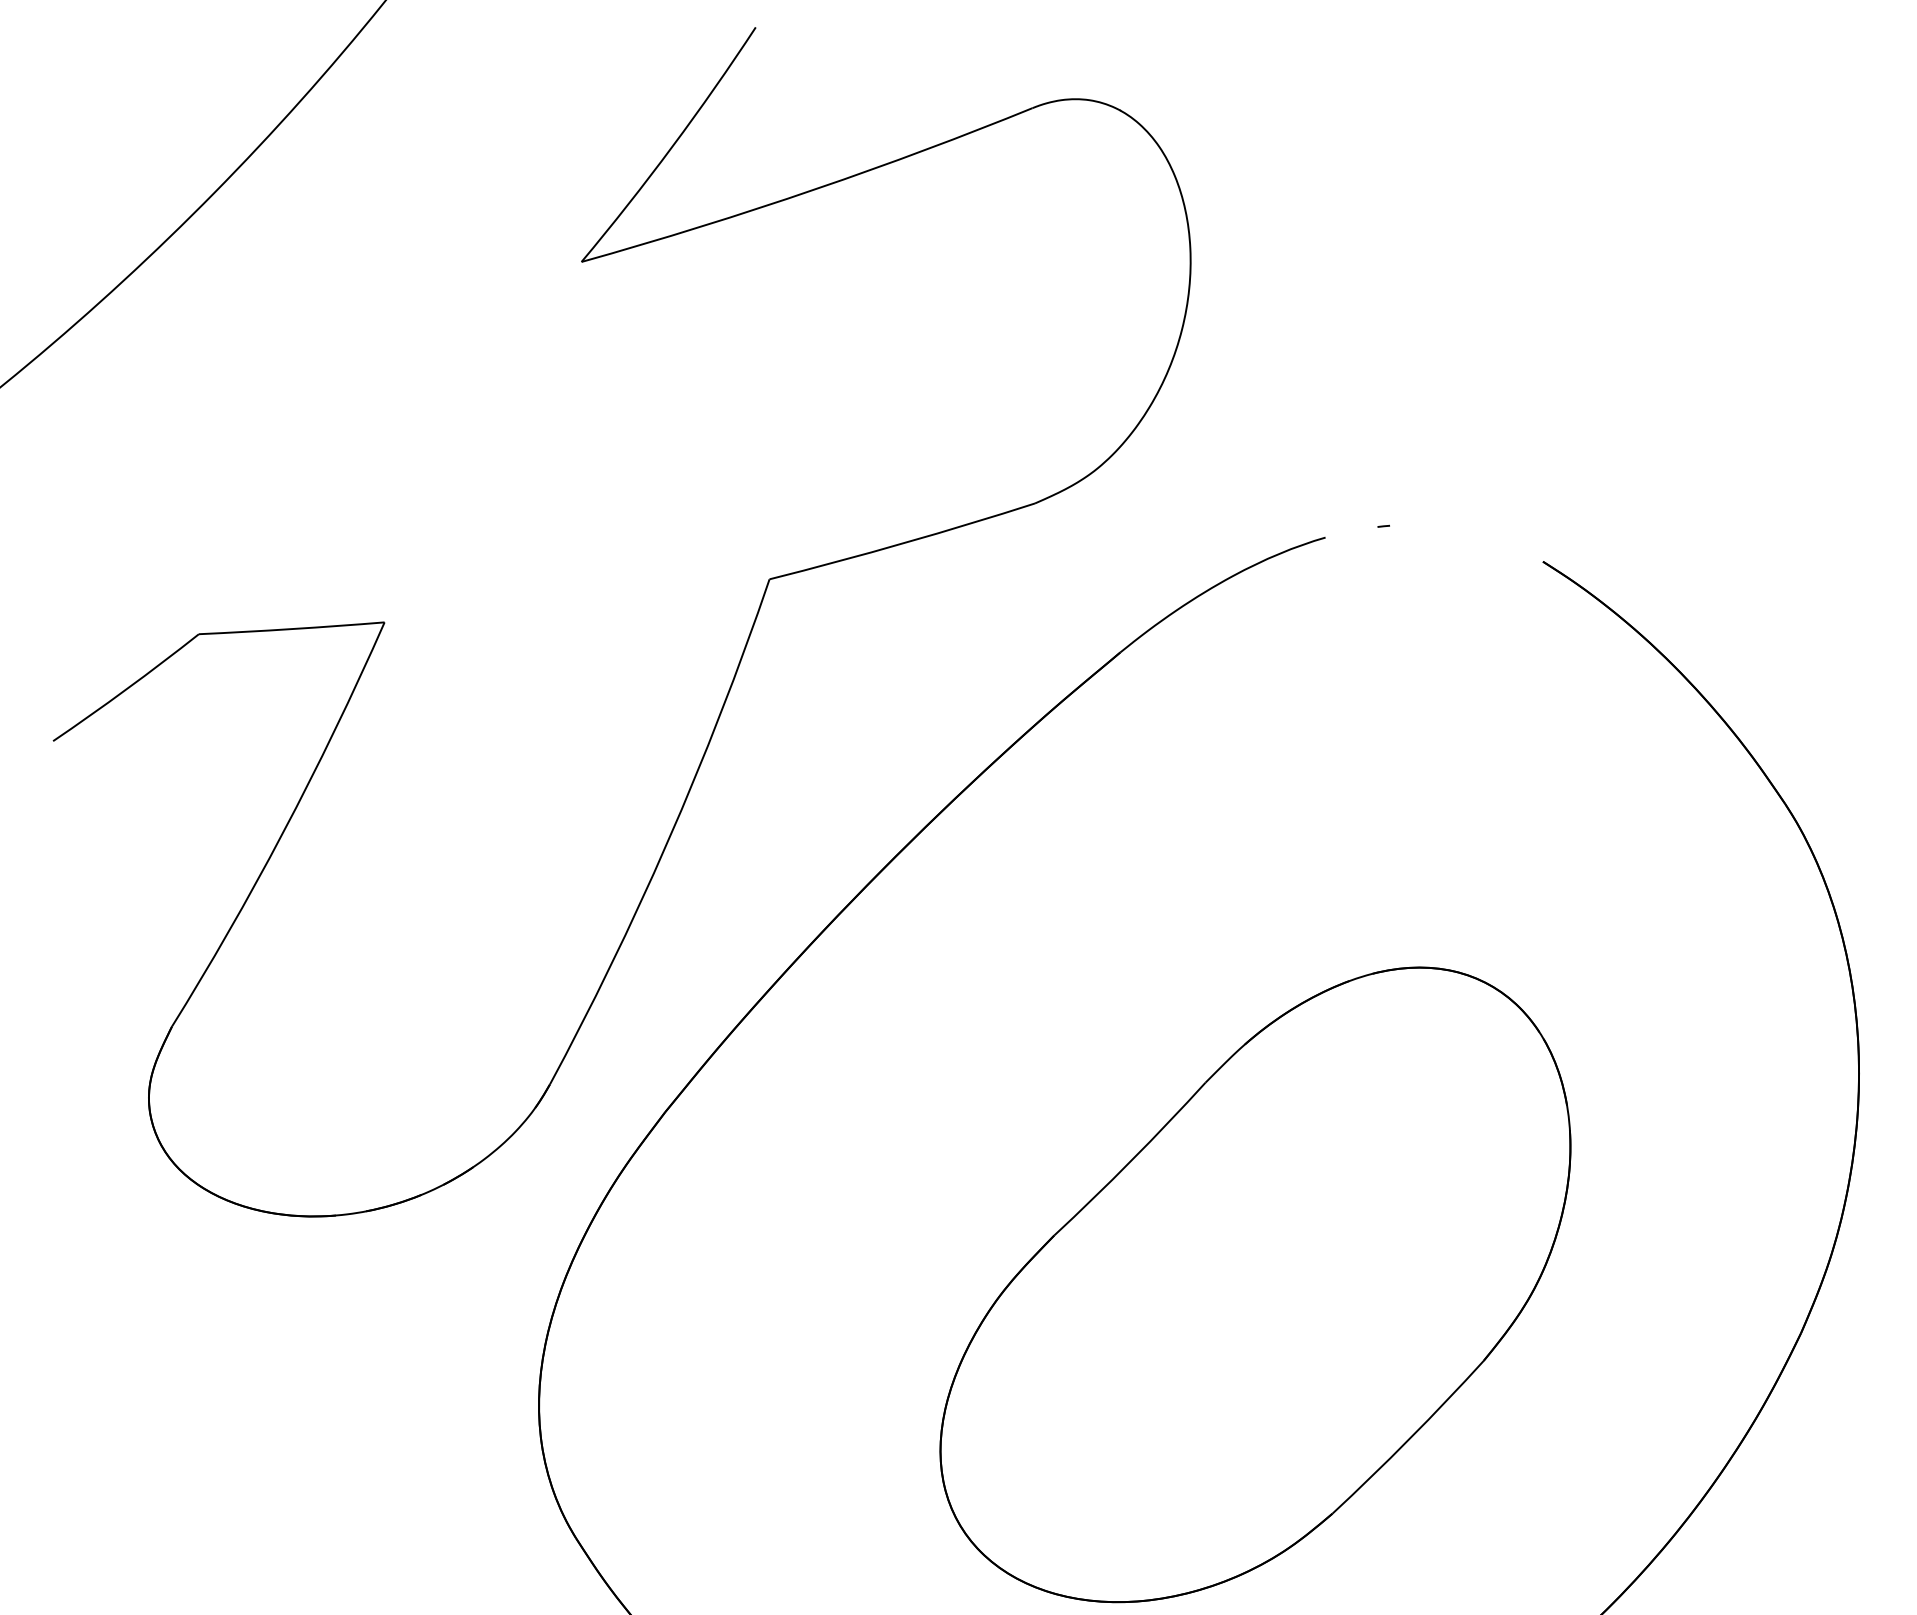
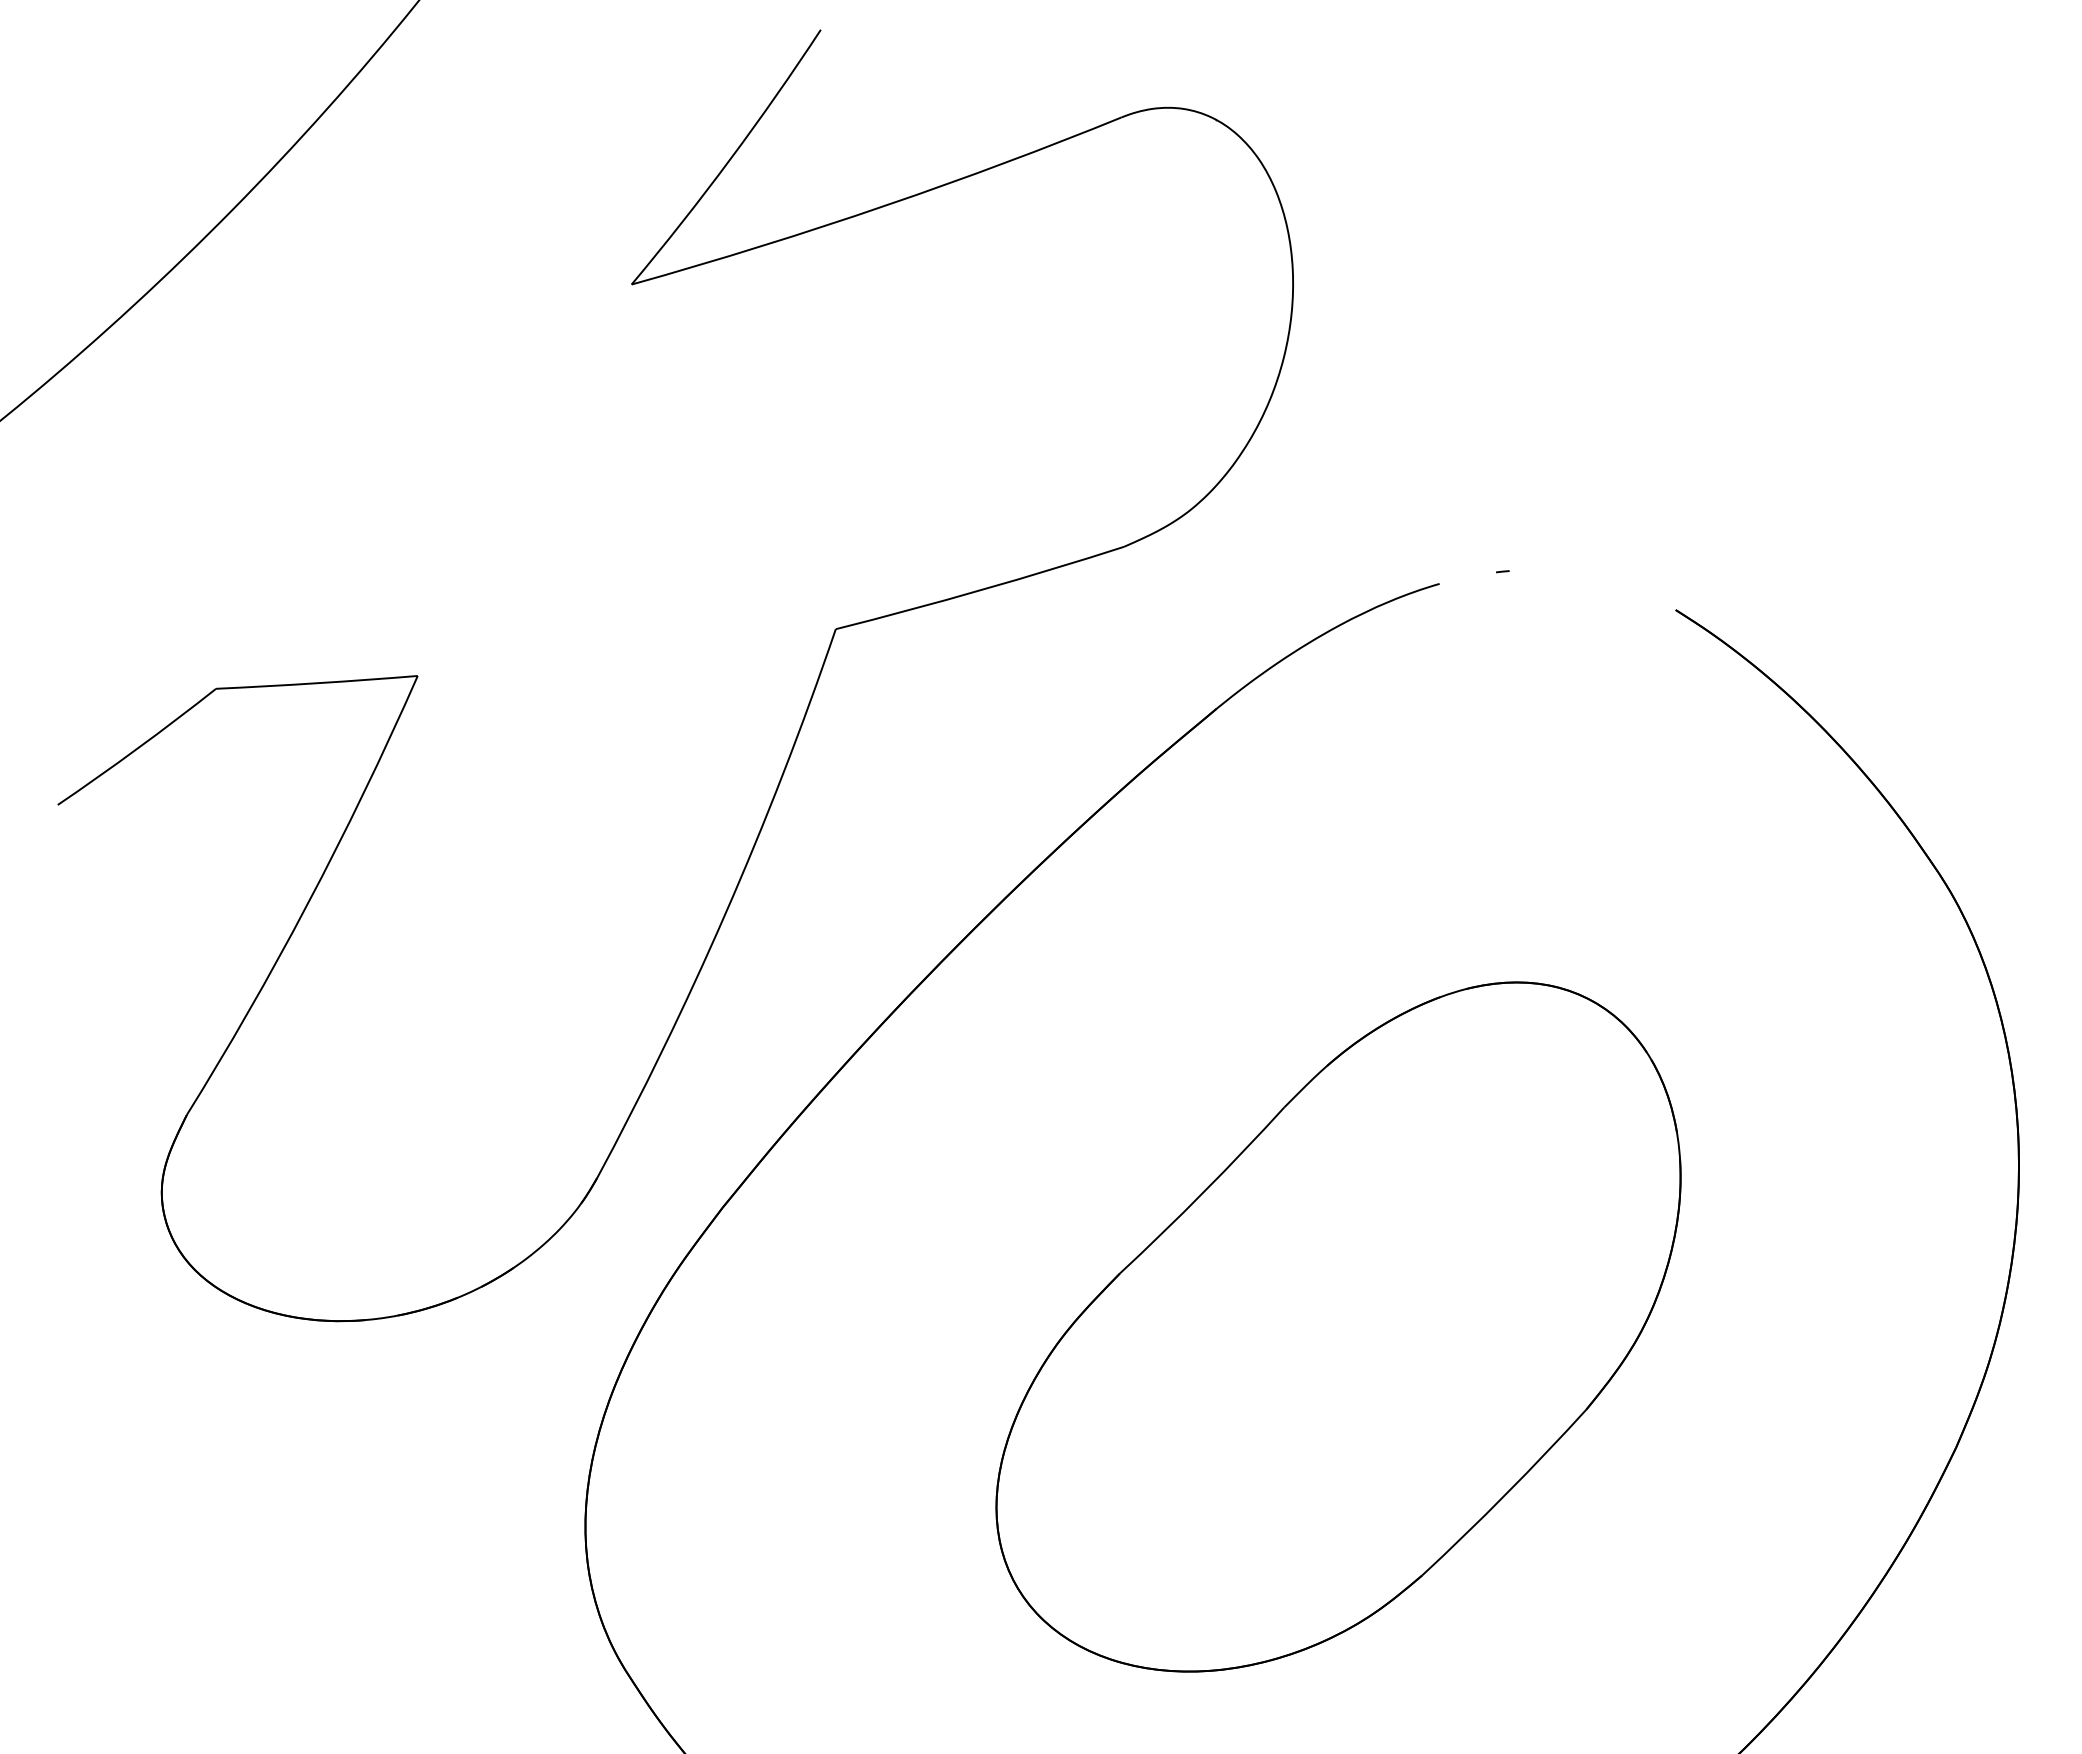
part: (1255, 1284) -> (1338, 1326), moved

